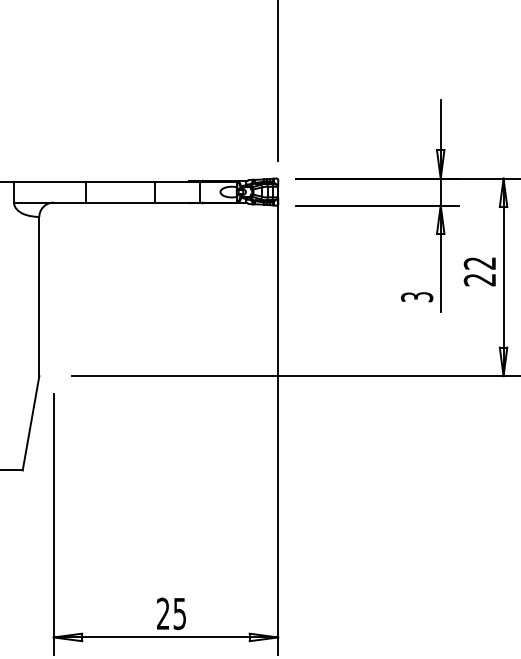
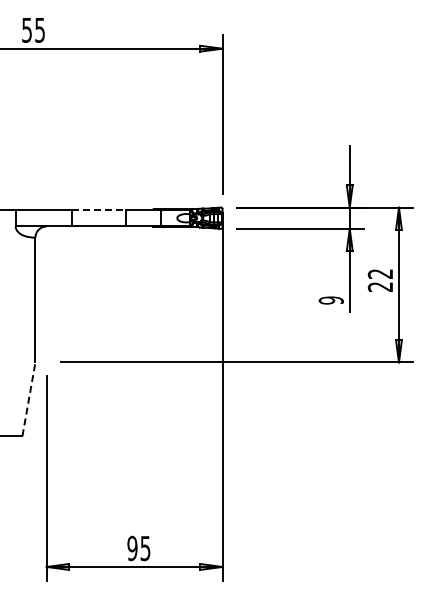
line: (121, 180) -> (99, 209), solid -> dashed
text: (416, 297) -> (330, 300), 3 -> 9
line: (31, 422) -> (29, 398), solid -> dashed
text: (163, 613) -> (132, 548), 25 -> 95

